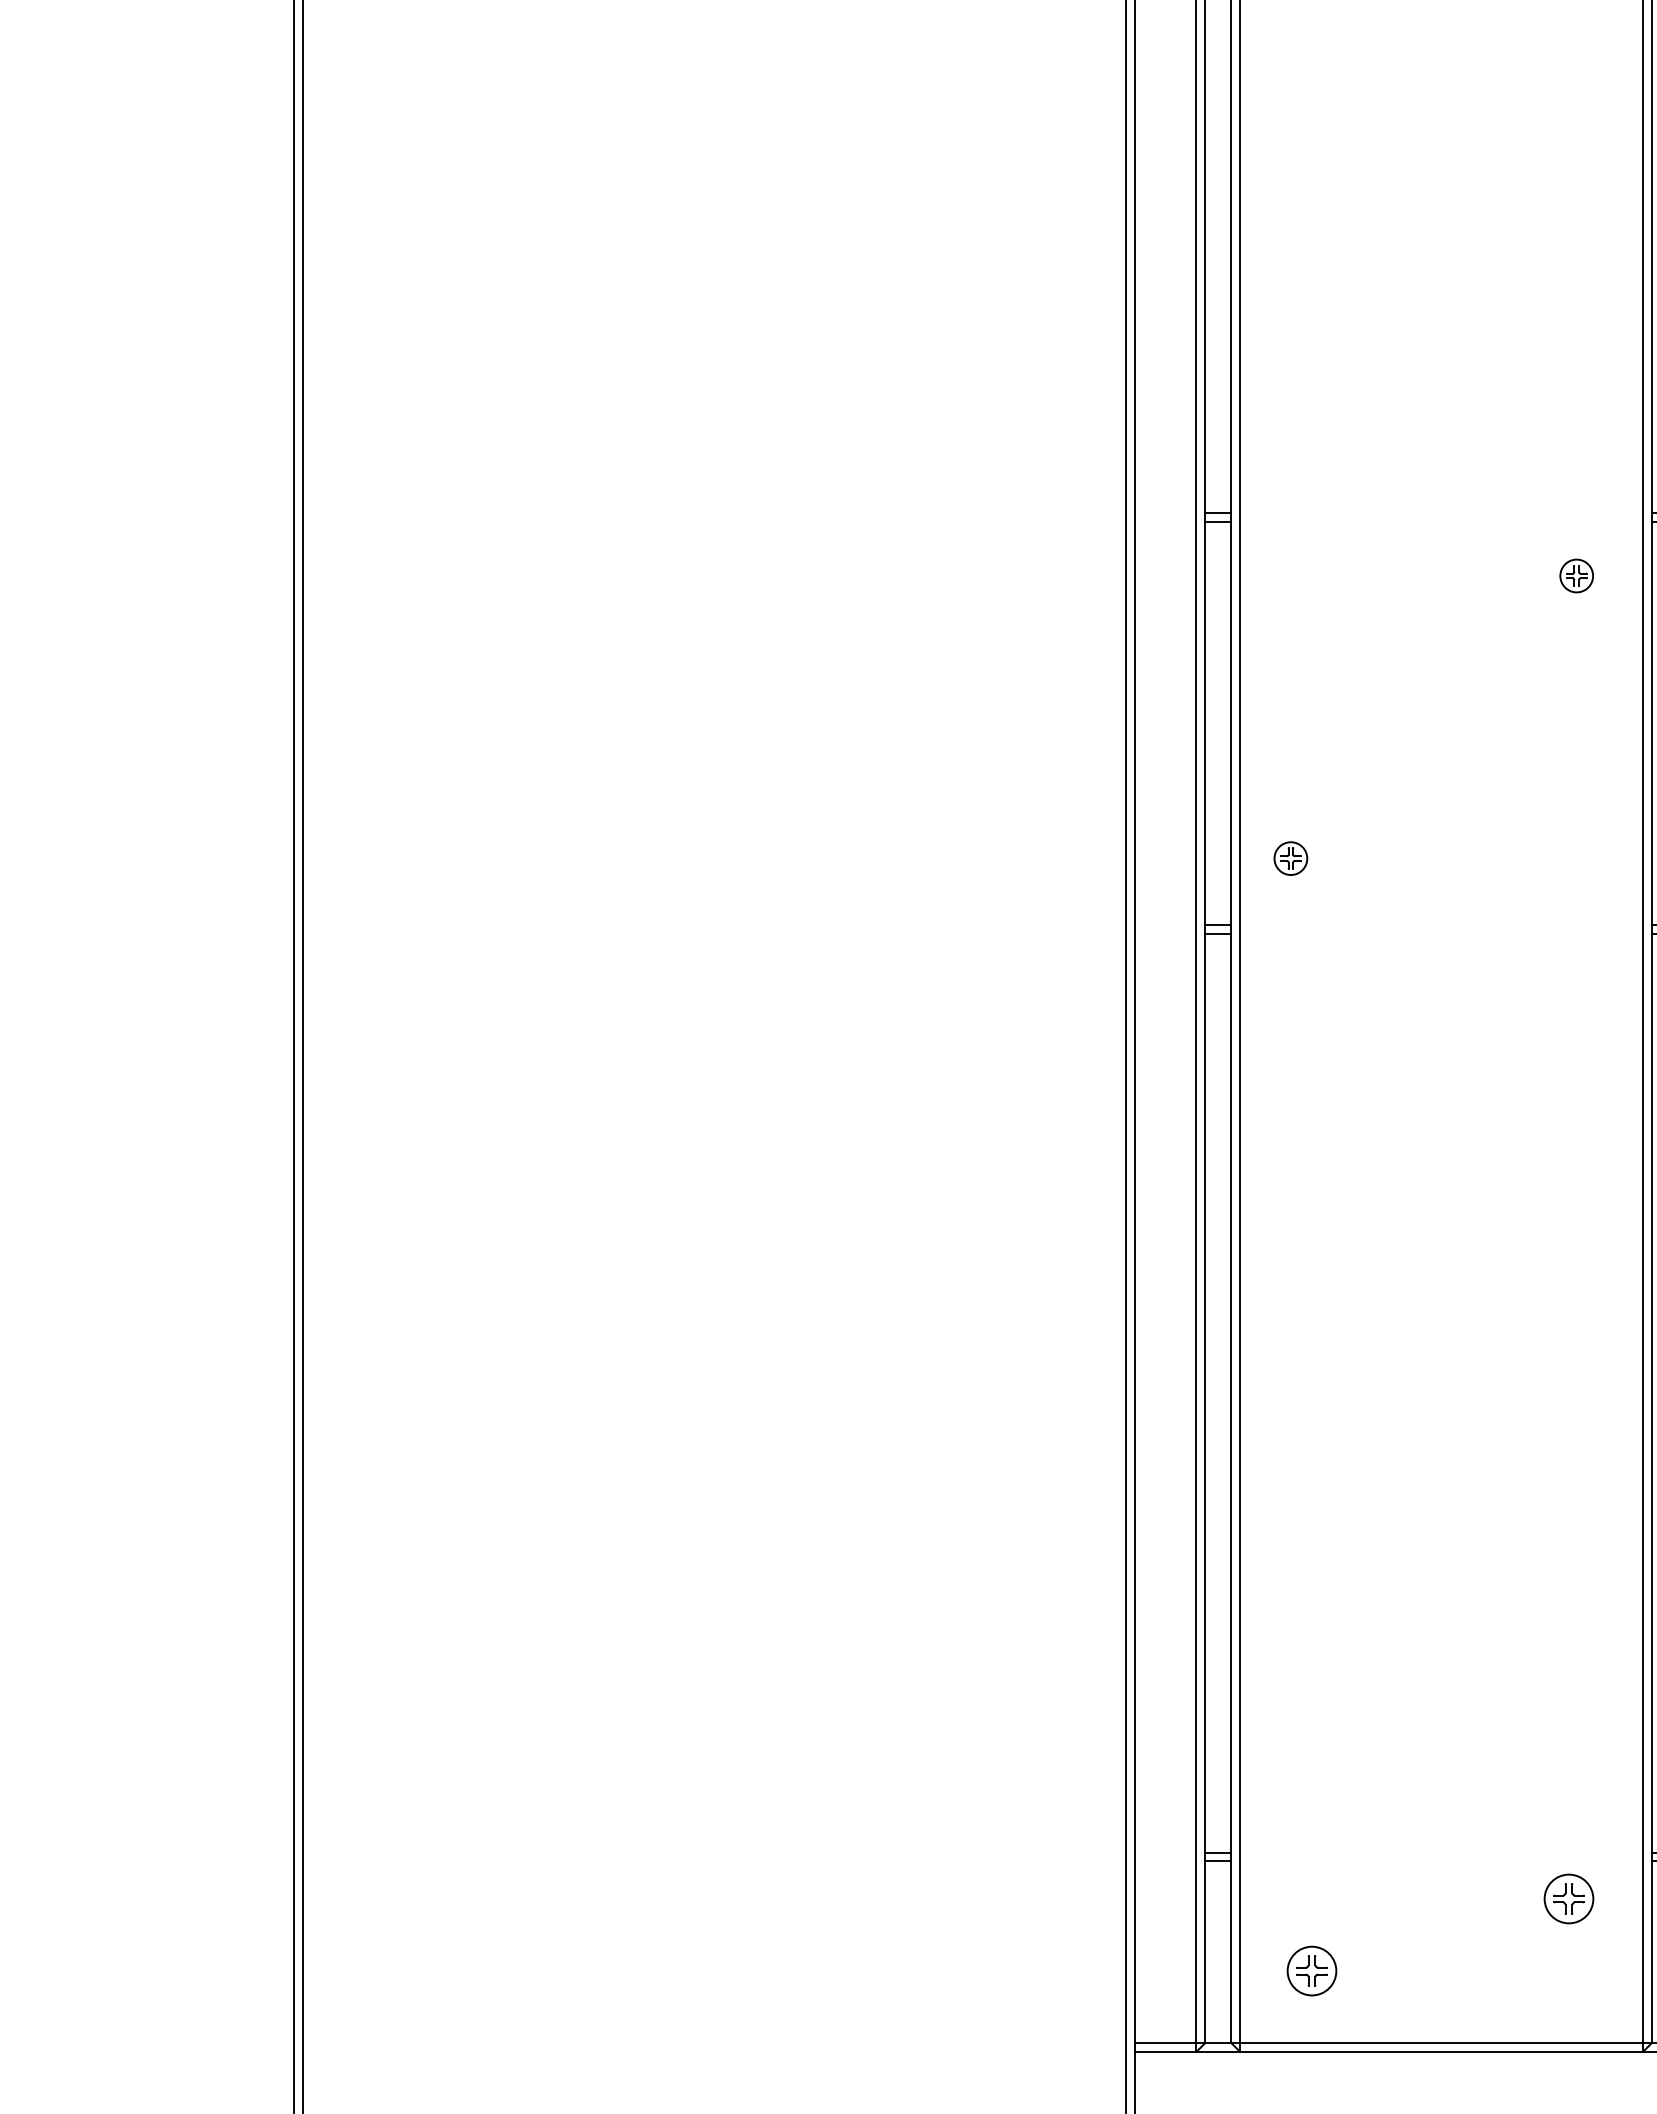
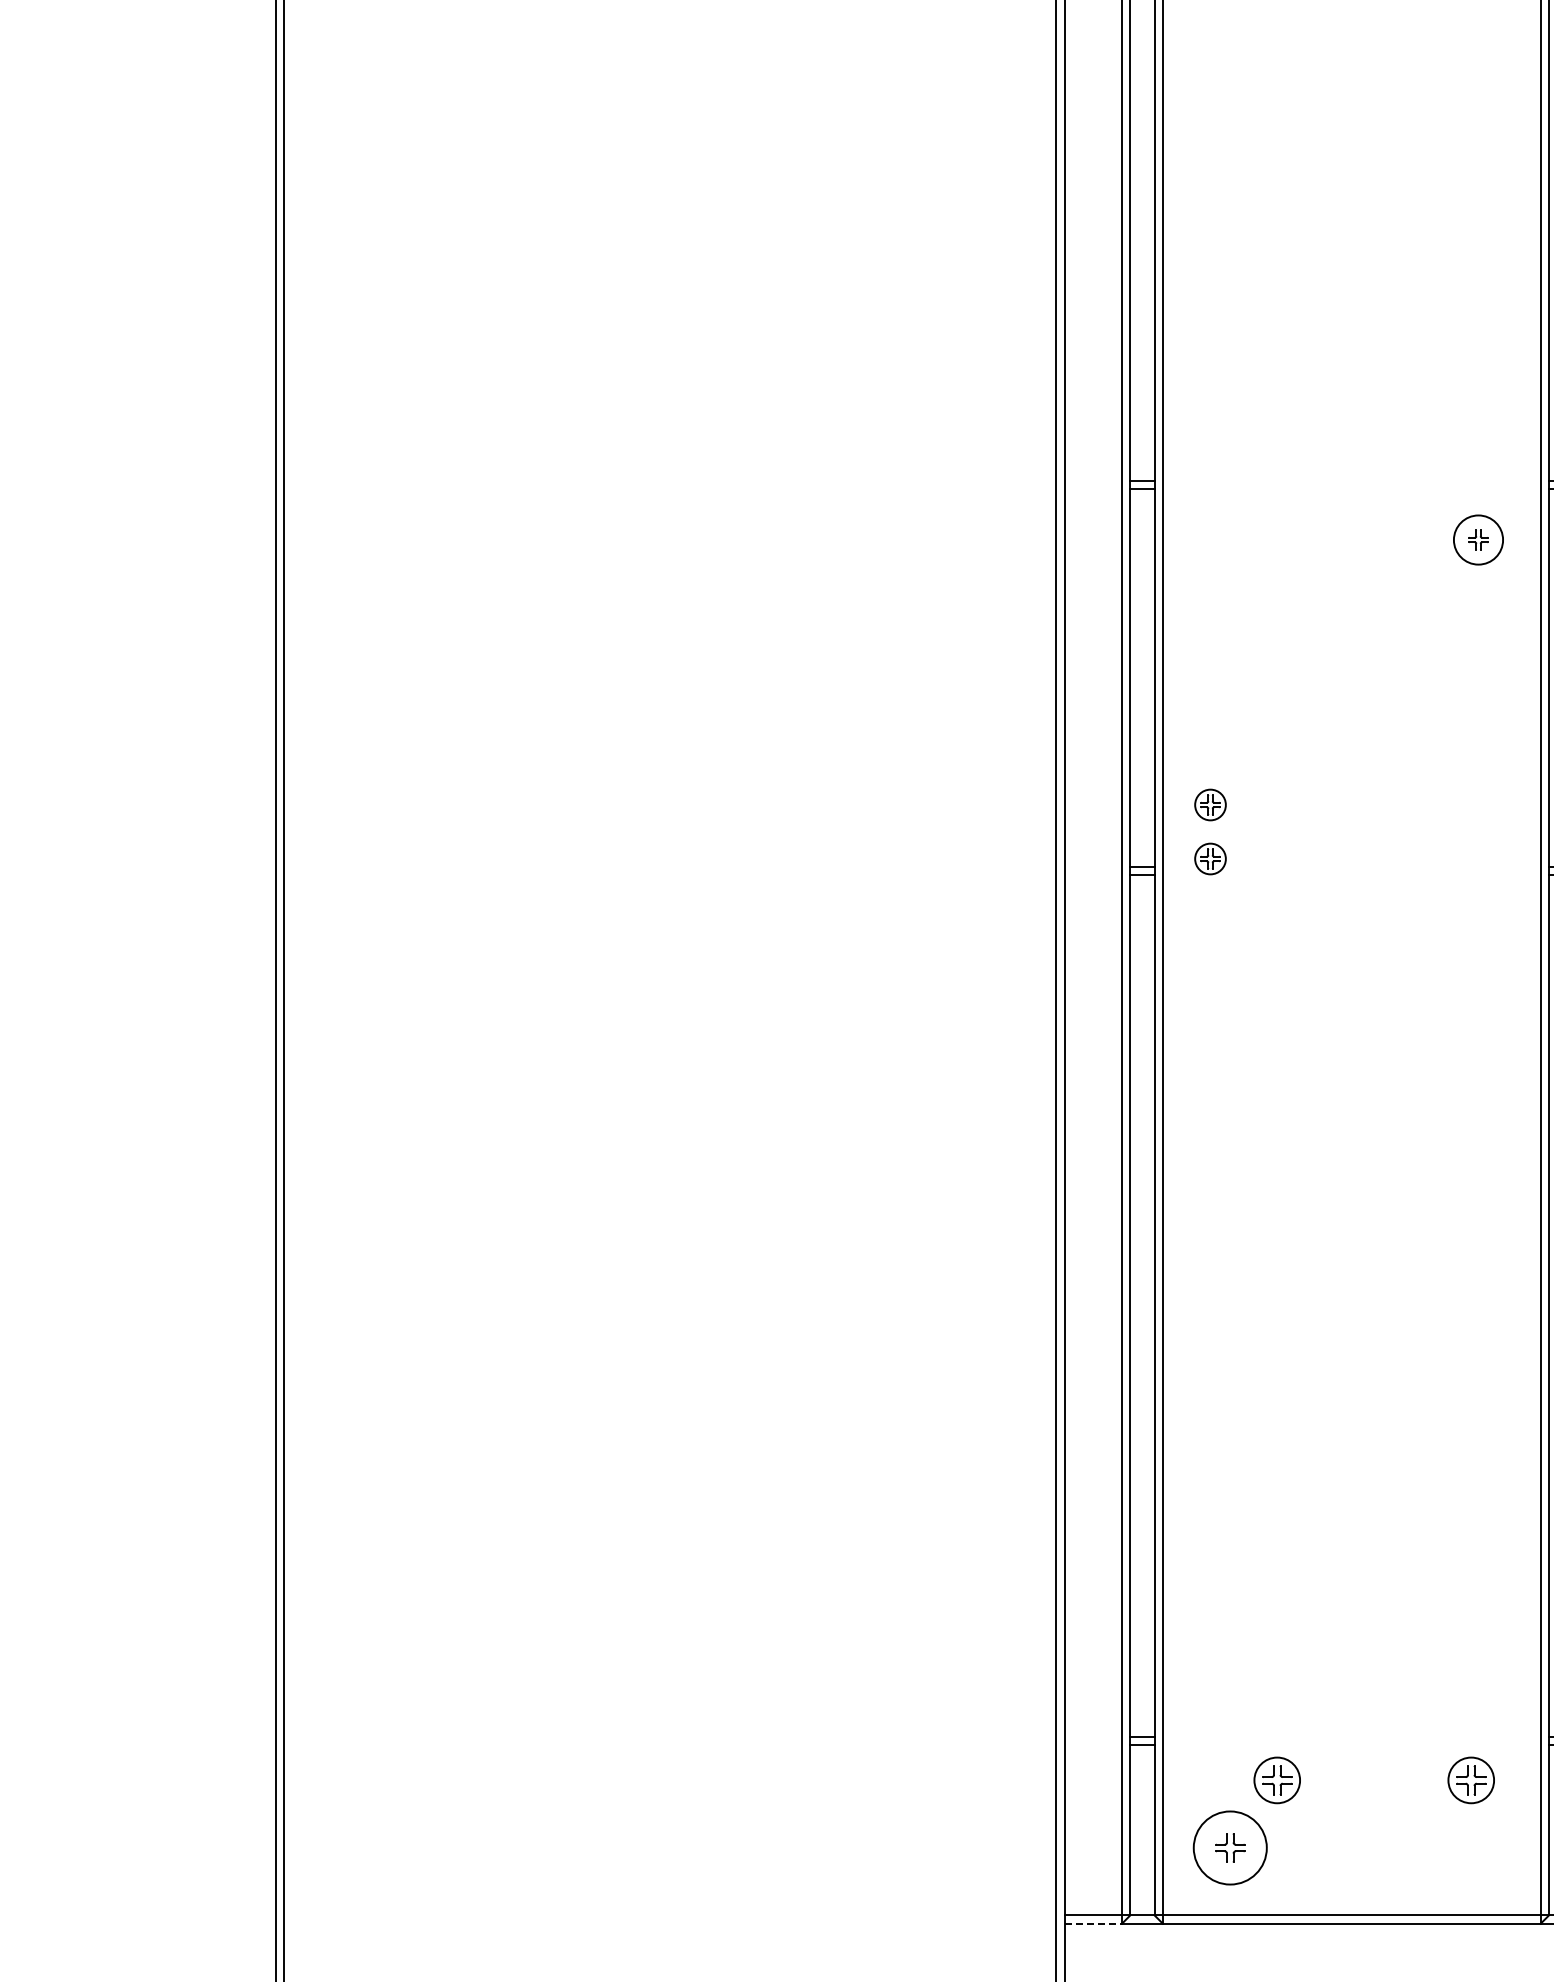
circle: (1576, 575) -> (1478, 539), size x1.6
part: (1290, 915) -> (1210, 858), added
part: (1361, 1899) -> (1276, 1780), added
circle: (1312, 1970) -> (1230, 1847), size x1.6
line: (1166, 2051) -> (1093, 1923), solid -> dashed

